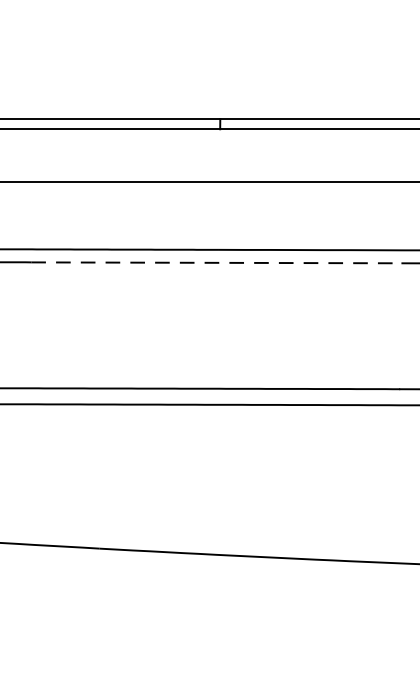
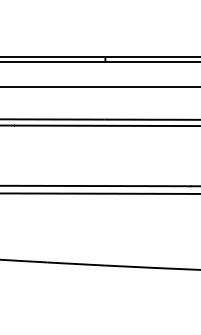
line: (216, 262) -> (103, 125), dashed -> solid

